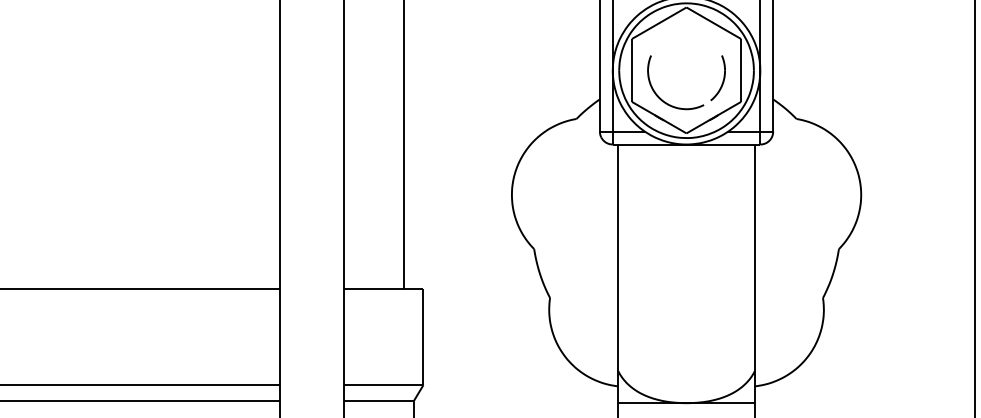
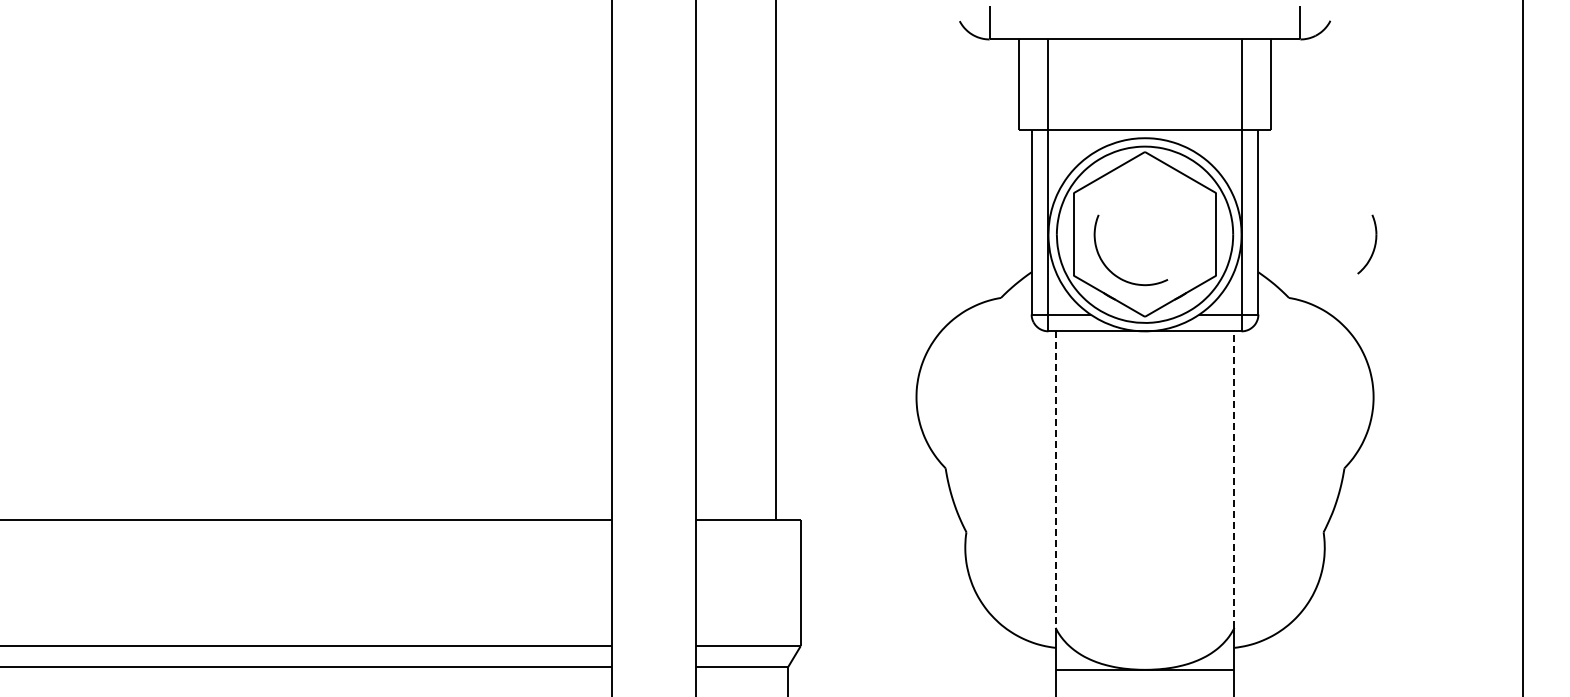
part: (722, 80) -> (1373, 247), moved
line: (754, 257) -> (1234, 479), solid -> dashed
line: (618, 258) -> (1055, 480), solid -> dashed

